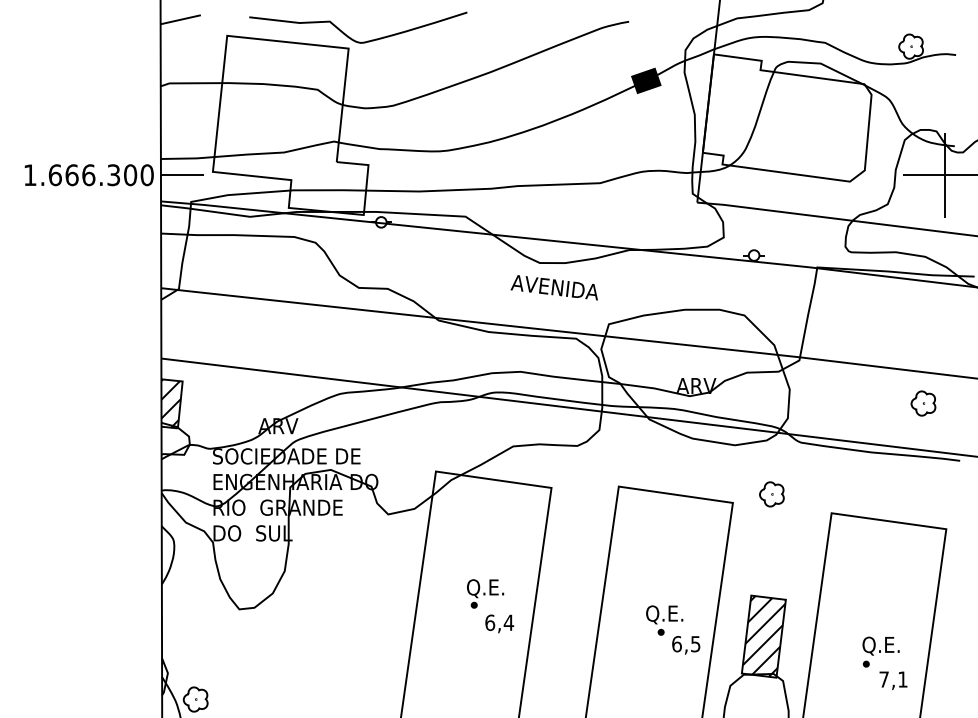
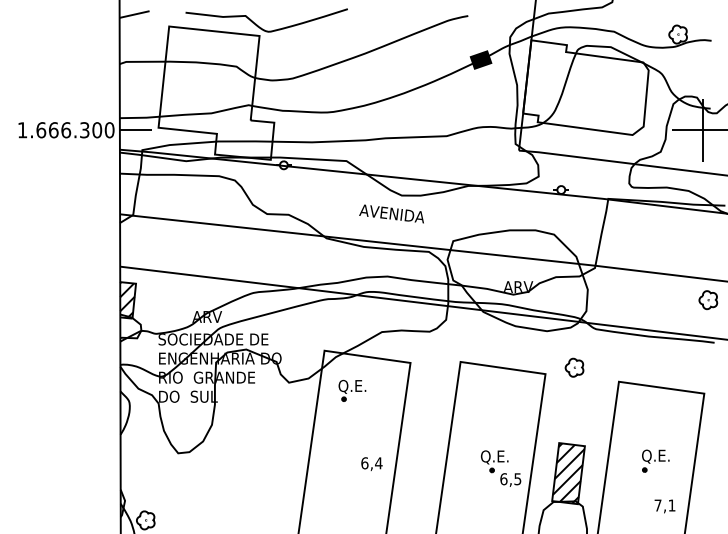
text: (554, 287) -> (391, 213), moved
part: (923, 404) -> (708, 300), moved
part: (485, 593) -> (352, 390), moved
part: (880, 651) -> (655, 460), moved

